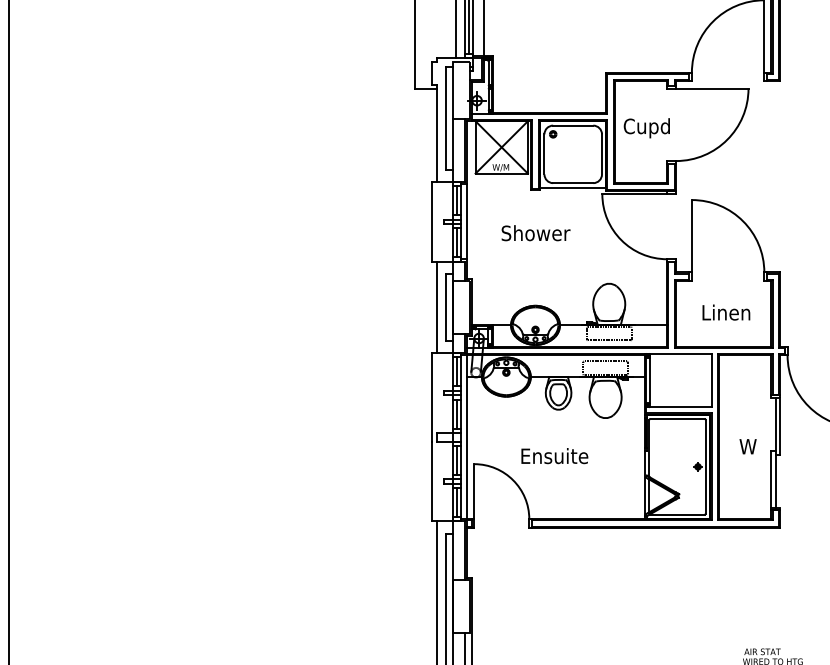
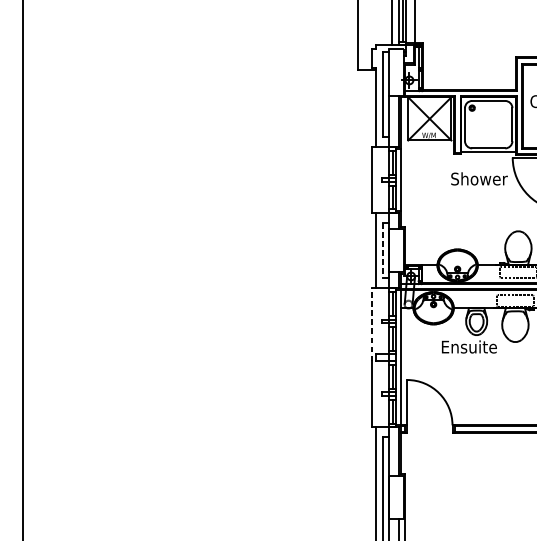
text: (535, 233) -> (479, 179), moved
line: (445, 307) -> (383, 250), solid -> dashed
line: (432, 396) -> (372, 324), solid -> dashed
text: (554, 456) -> (469, 347), moved

